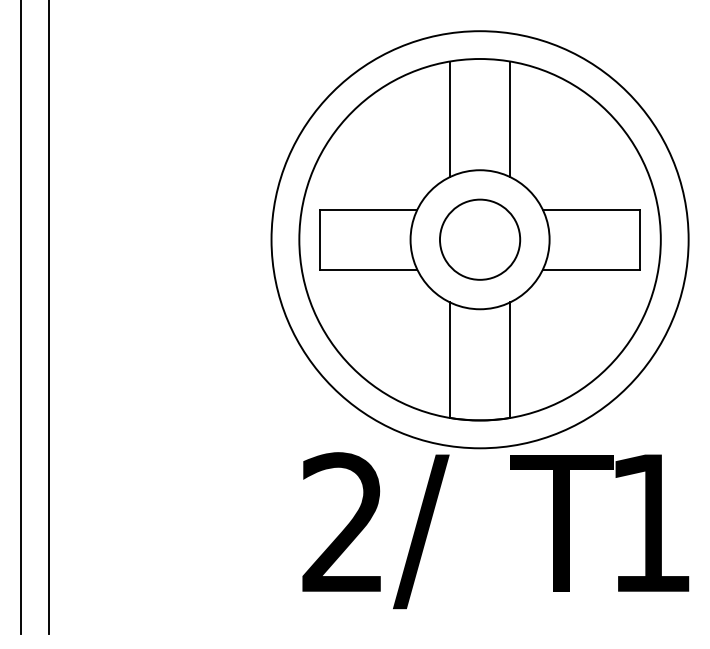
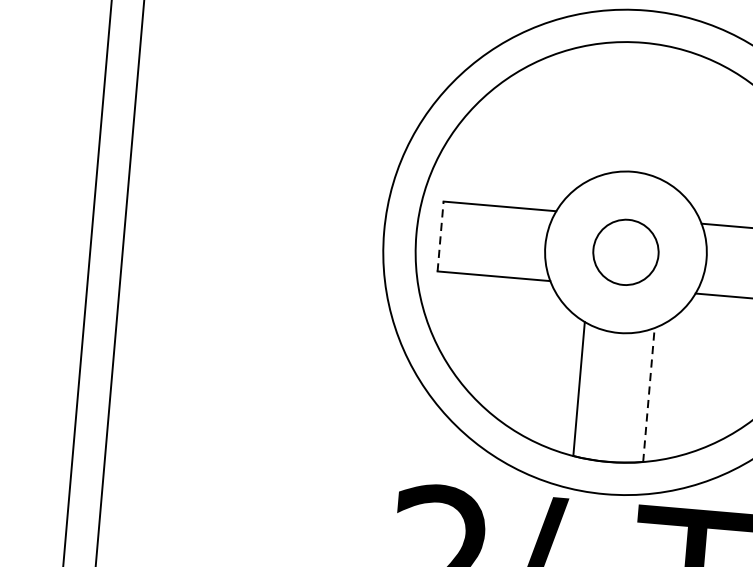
line: (449, 119) -> (602, 109), removed
line: (510, 119) -> (673, 116), removed
line: (320, 239) -> (440, 236), solid -> dashed
circle: (479, 239) -> (625, 252), size x0.7
line: (510, 360) -> (649, 395), solid -> dashed

